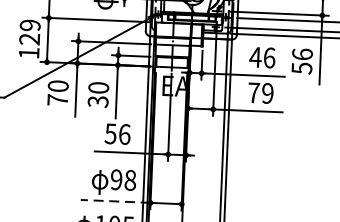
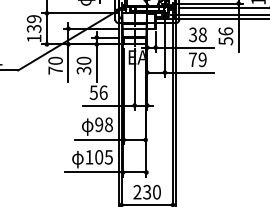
text: (30, 38) -> (34, 28), 129 -> 139
text: (261, 57) -> (197, 34), 46 -> 38
line: (116, 200) -> (99, 139), dashed -> solid

